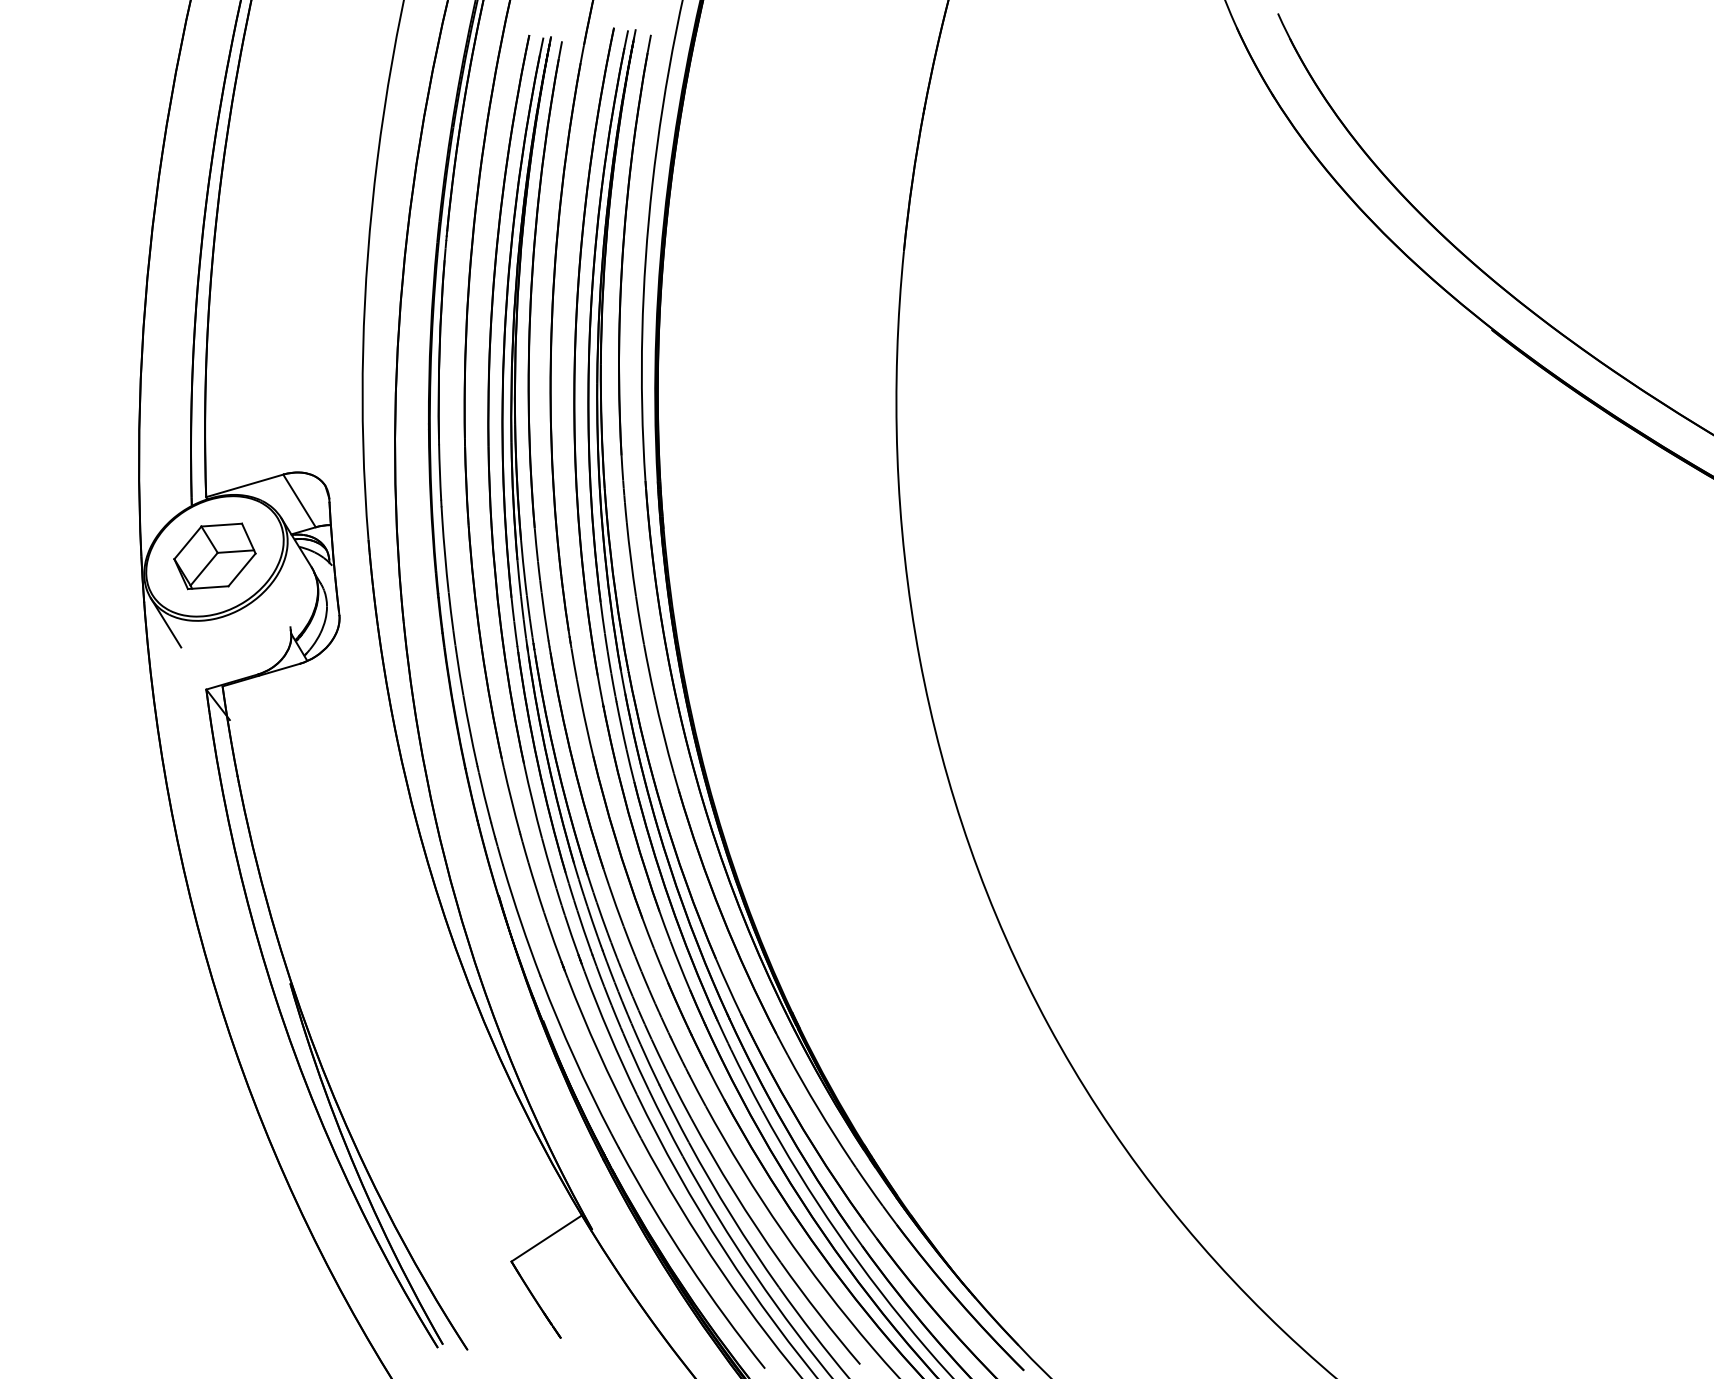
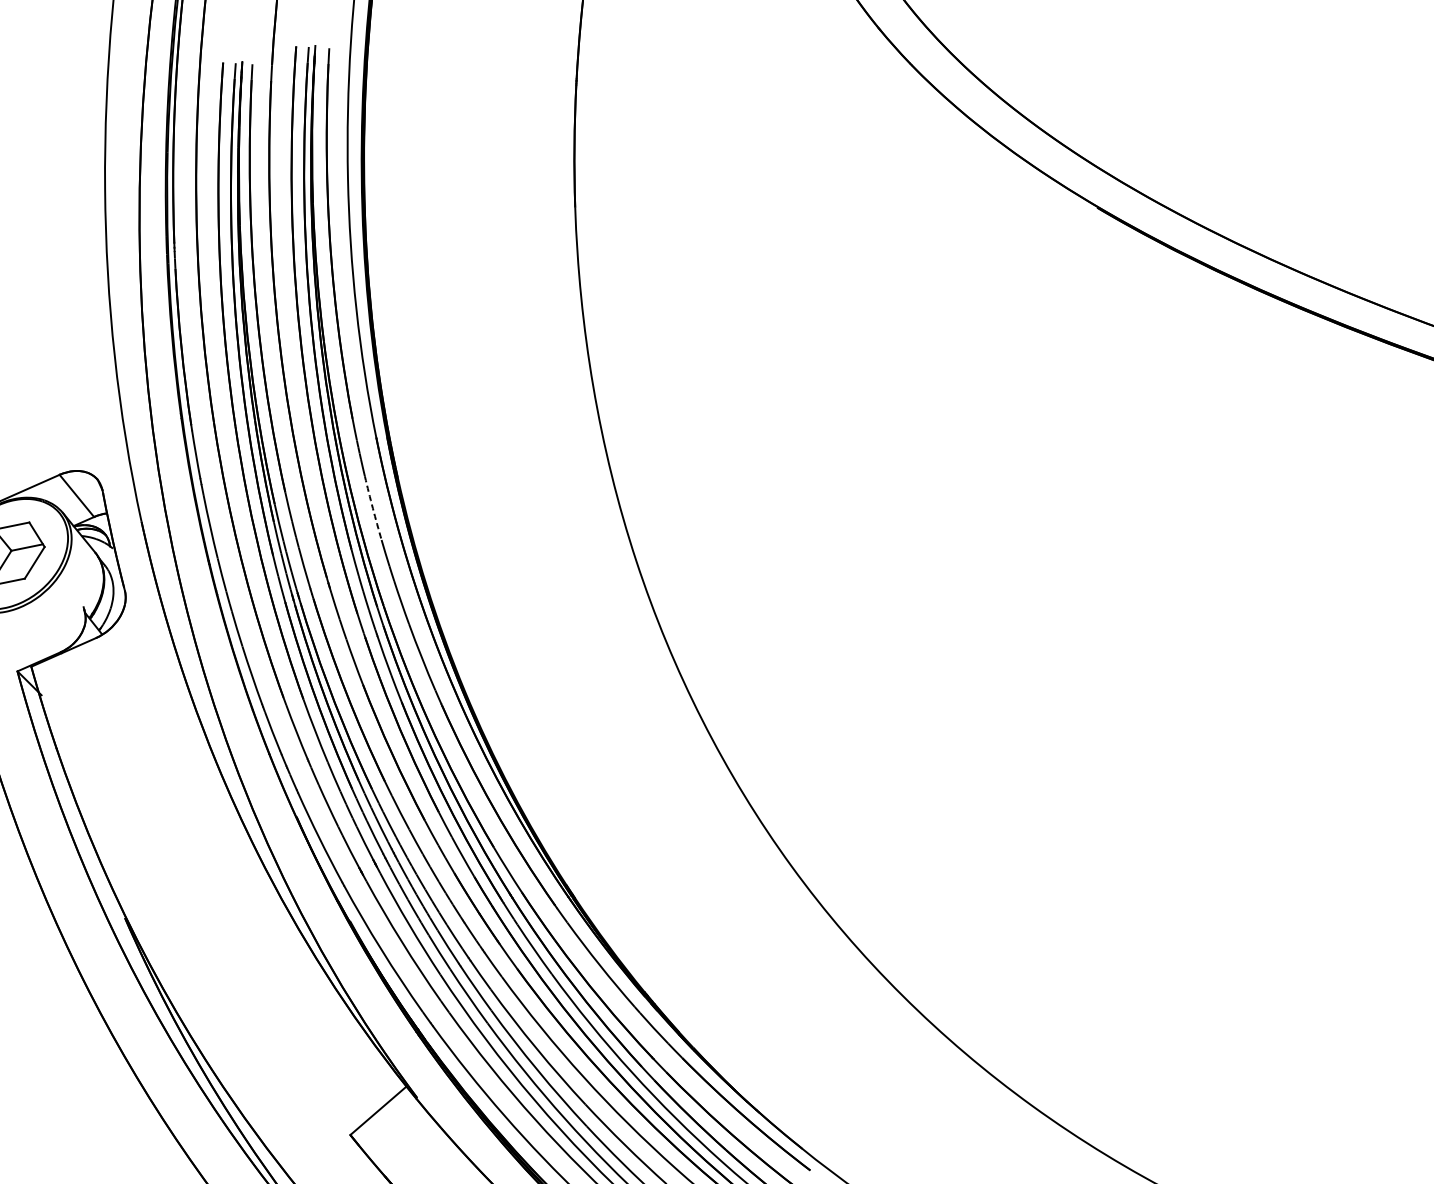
arc: (630, 559) -> (372, 508), solid -> dashed

